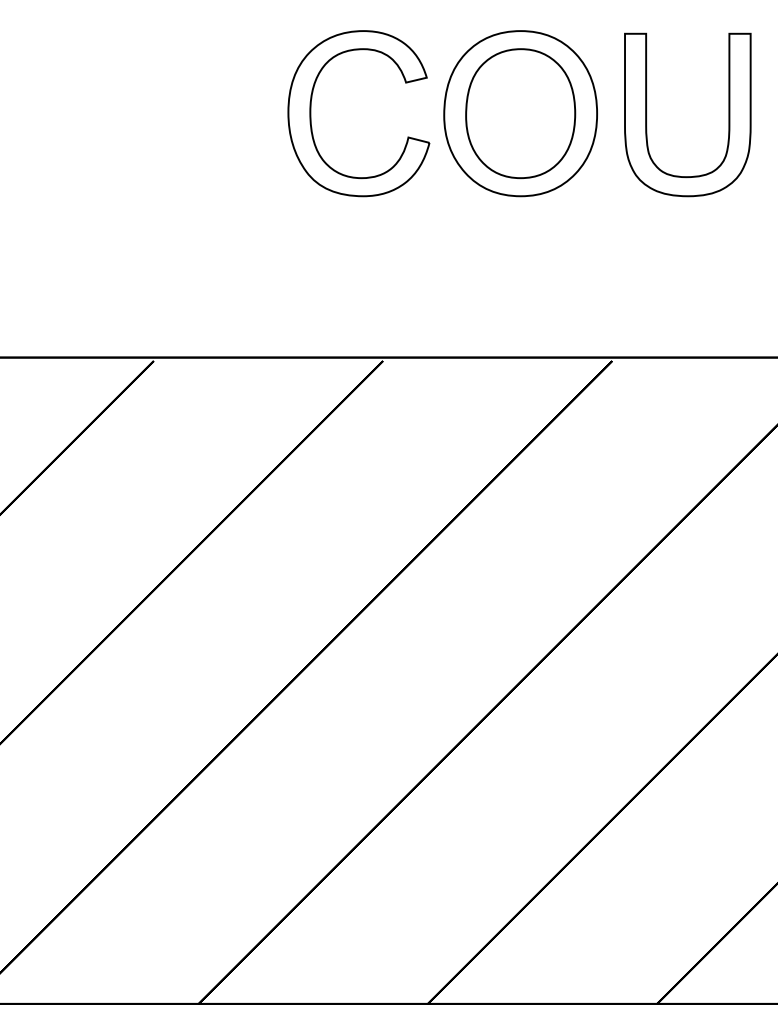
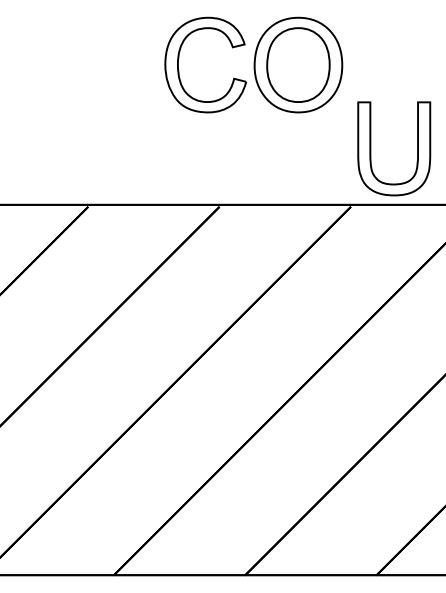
part: (648, 114) -> (371, 148), moved

